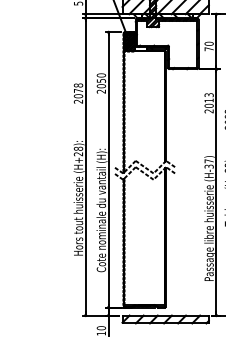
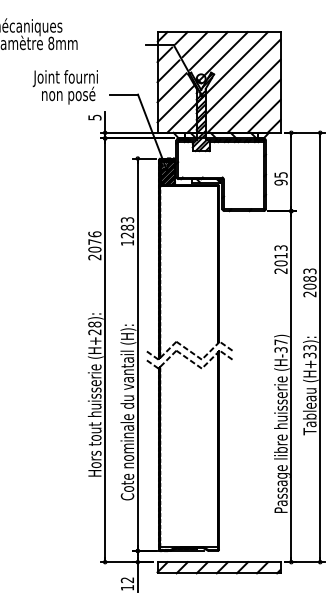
text: (208, 46) -> (280, 178), 70 -> 95
text: (101, 83) -> (127, 231), 2050 -> 1283
text: (78, 85) -> (94, 234), 2078 -> 2076
text: (101, 328) -> (127, 580), 10 -> 12

